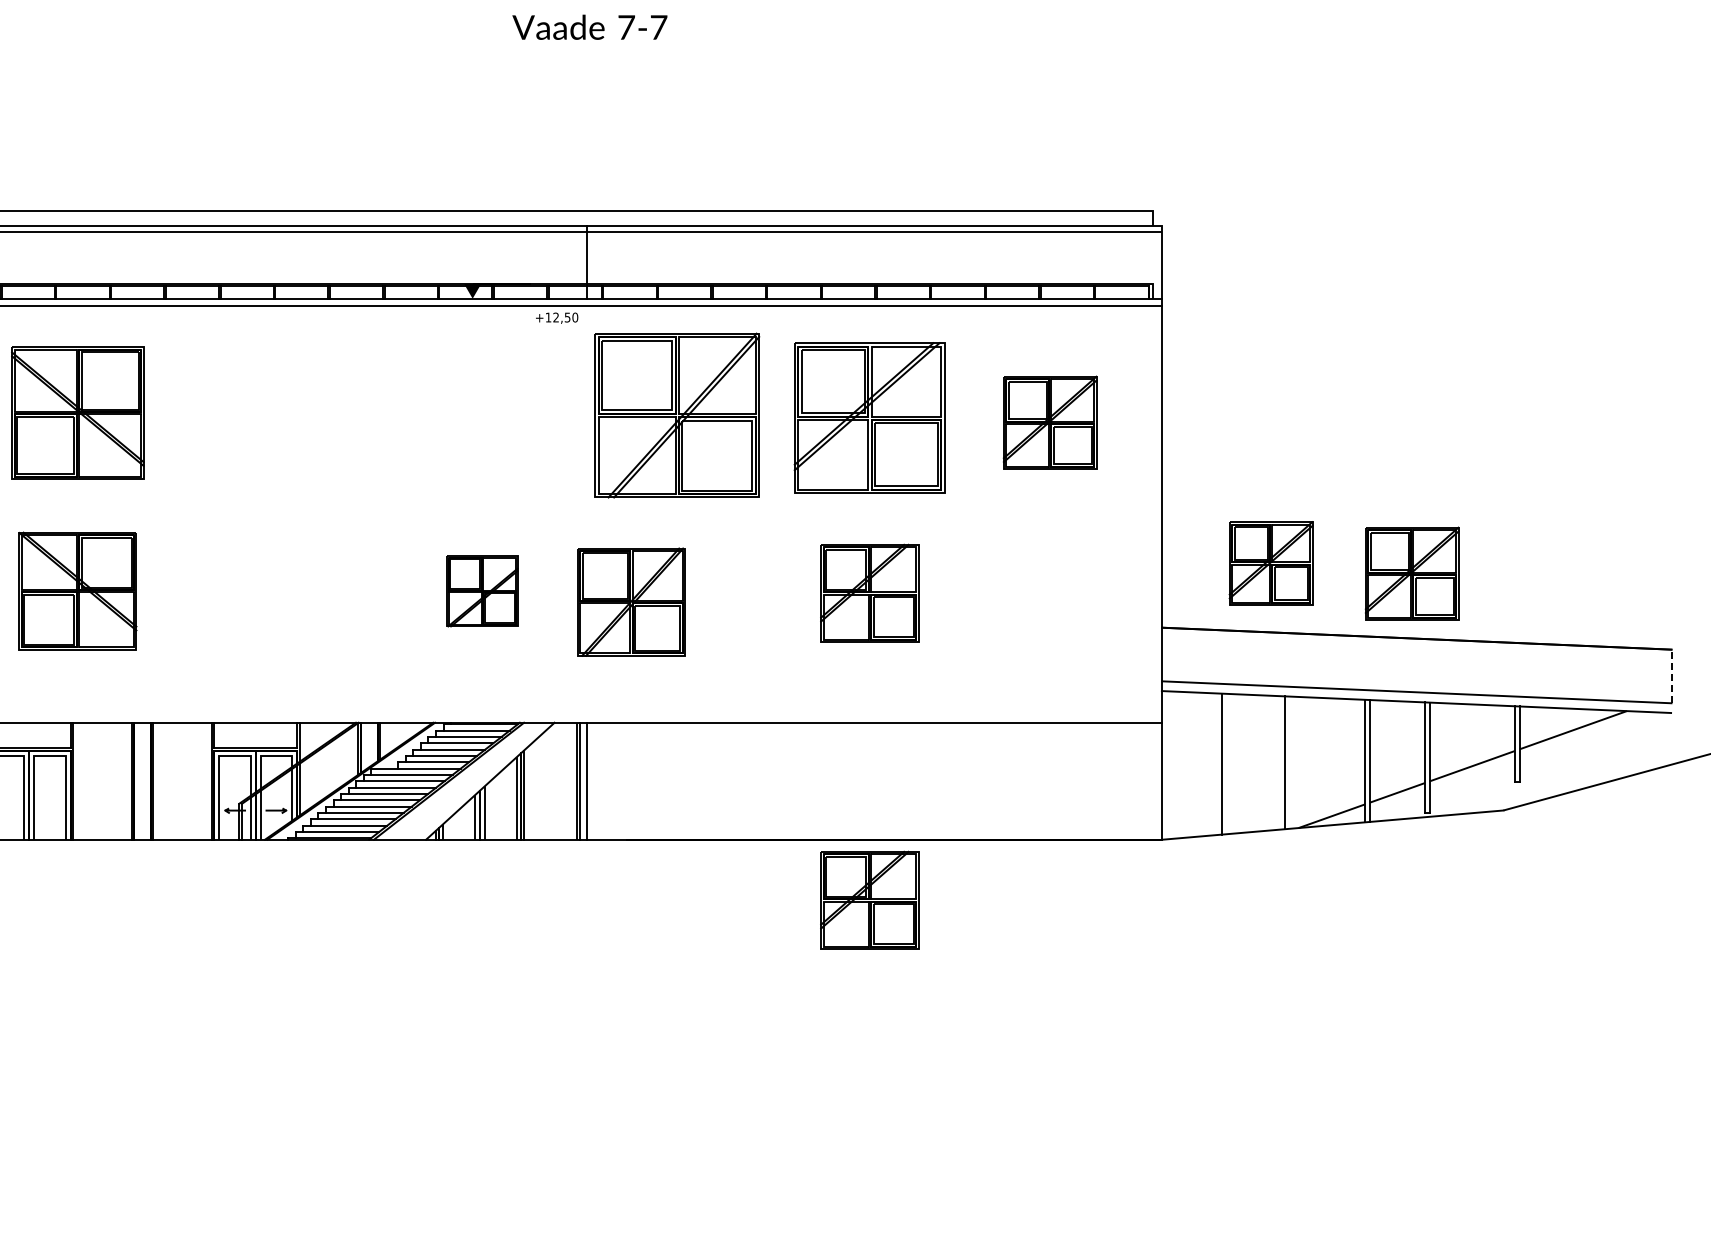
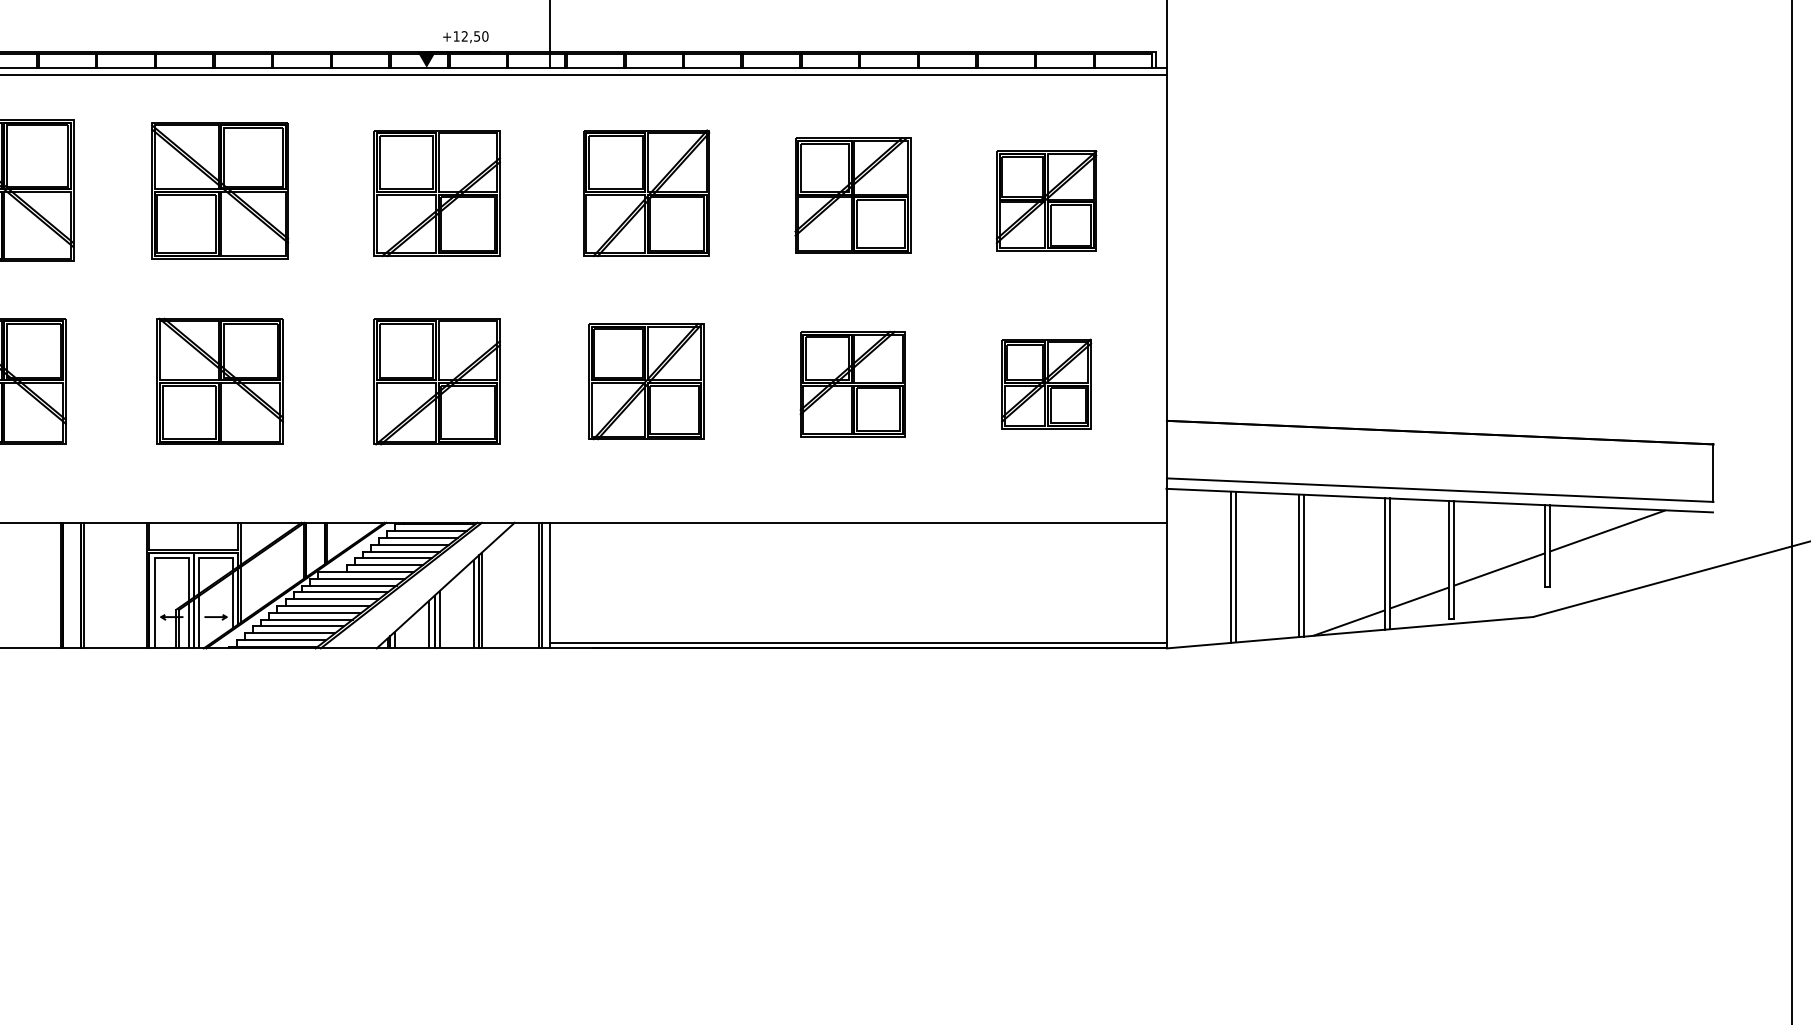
text: (557, 317) -> (466, 36), moved
part: (279, 413) -> (219, 190), added
part: (482, 415) -> (437, 193), added
part: (677, 415) -> (646, 193), size x0.71
part: (869, 417) -> (852, 195), size x0.71
part: (1270, 563) -> (1045, 384), moved
part: (1411, 573) -> (1434, 362), removed
part: (280, 590) -> (220, 380), added
part: (482, 591) -> (437, 381), size x1.67
part: (631, 601) -> (646, 380), moved
line: (1671, 676) -> (1713, 473), dashed -> solid
line: (1290, 762) -> (1304, 565), added
line: (1227, 763) -> (1236, 566), added
line: (874, 834) -> (858, 642), added
part: (869, 899) -> (852, 712), removed

